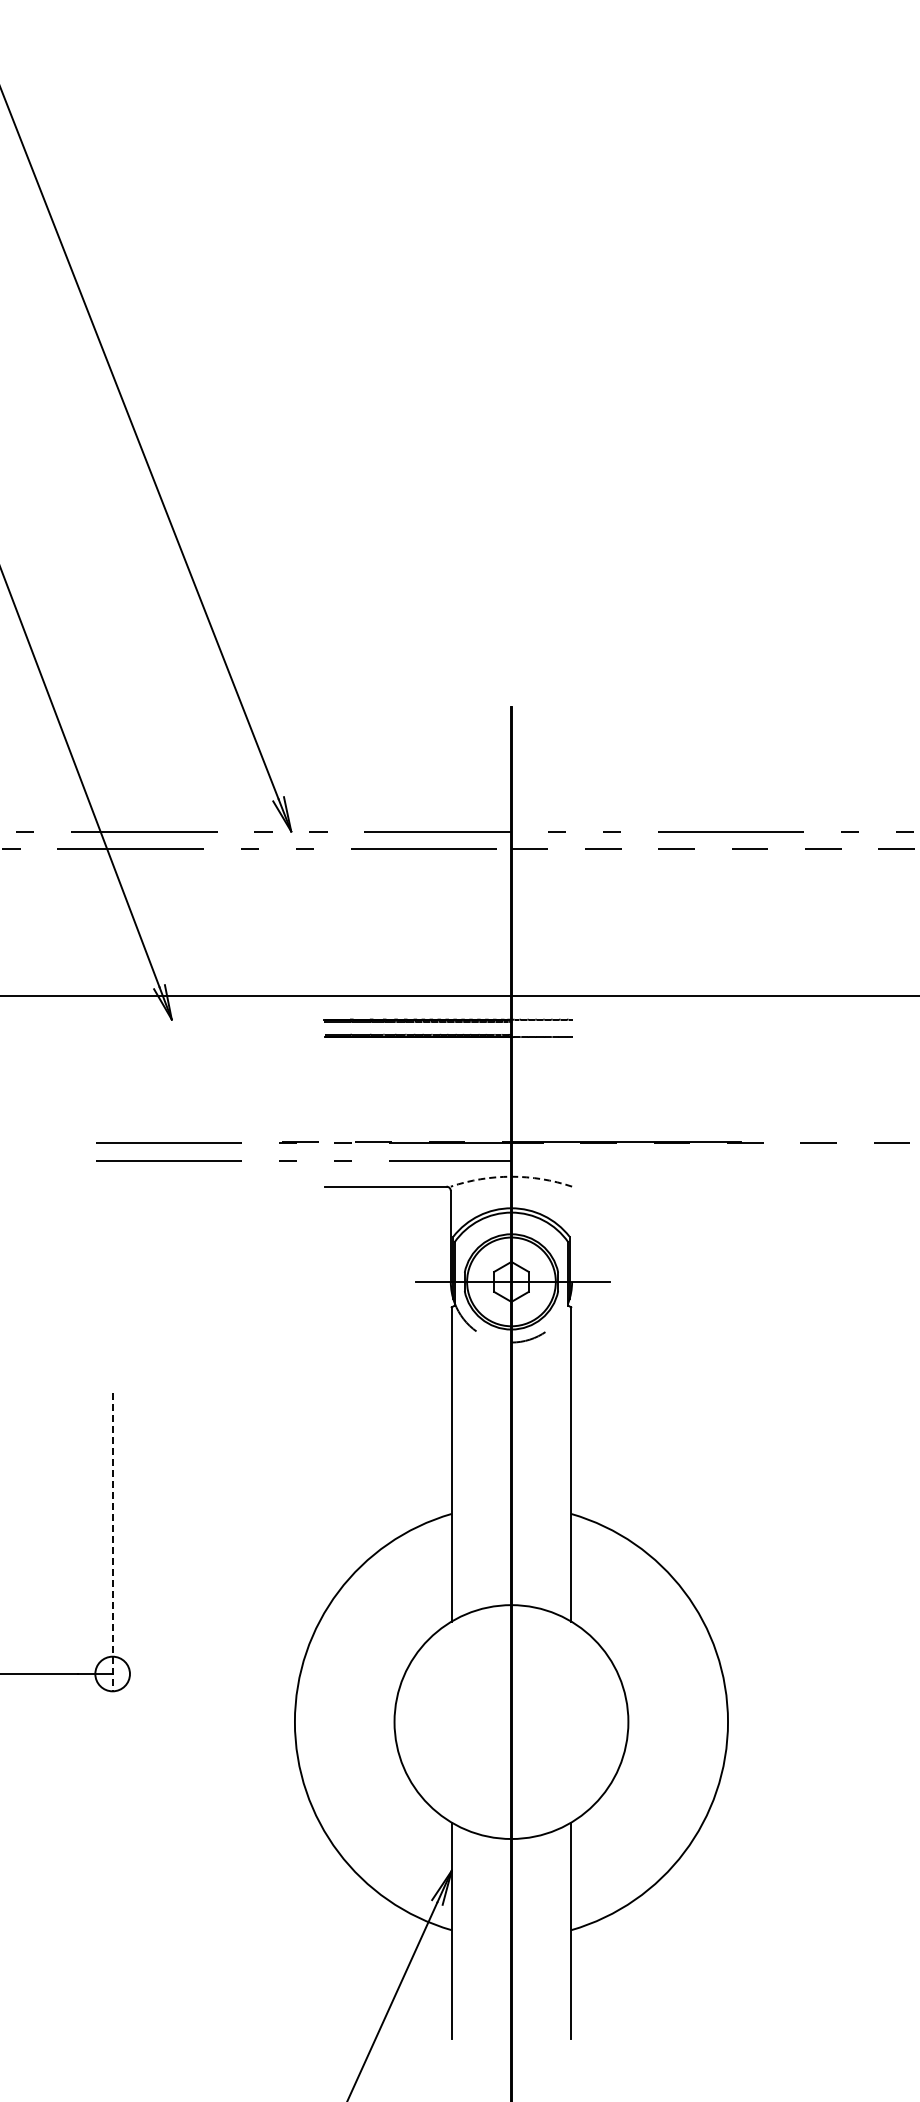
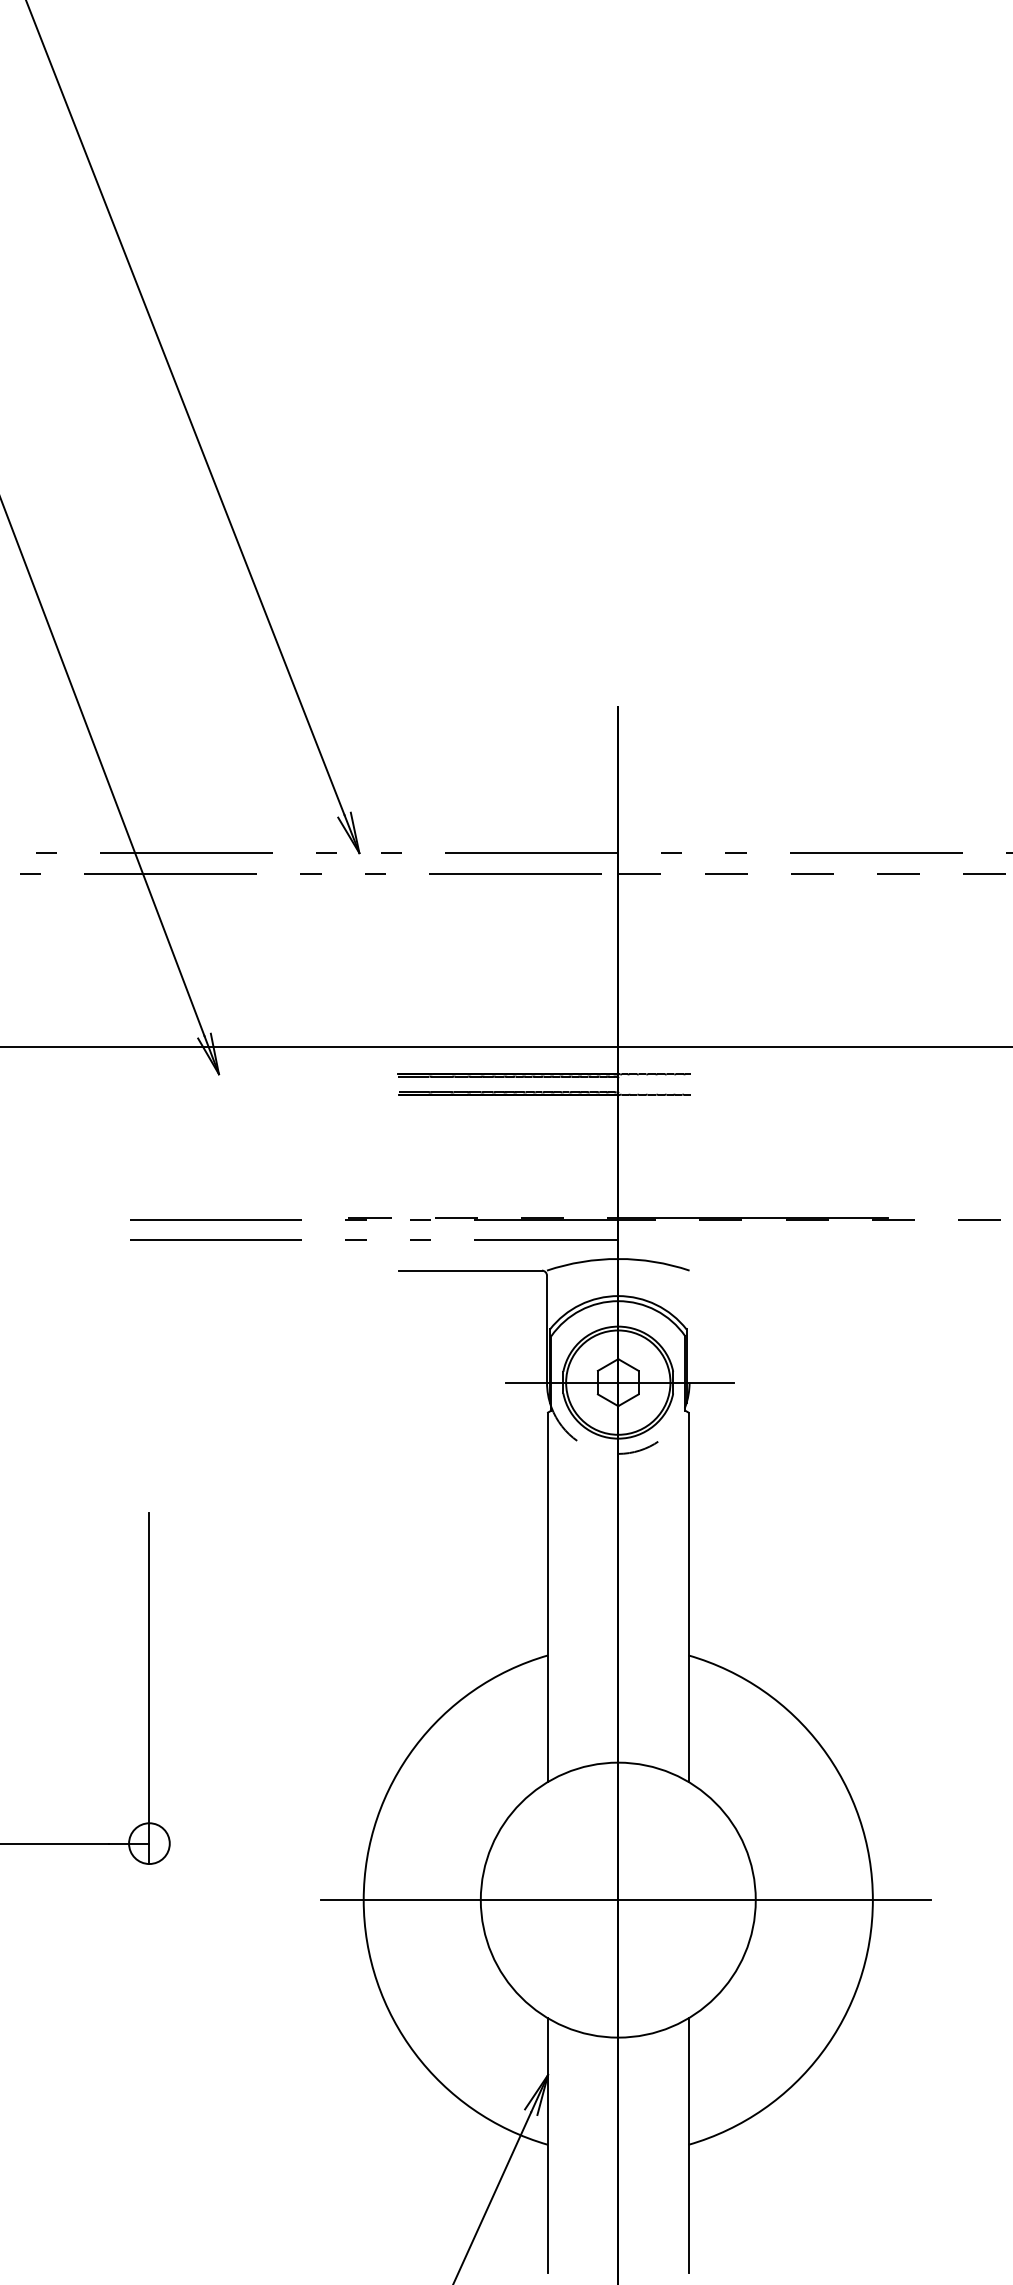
arc: (511, 1176) -> (618, 1258), dashed -> solid
line: (112, 1542) -> (149, 1689), dashed -> solid
line: (517, 1722) -> (625, 1900), added

